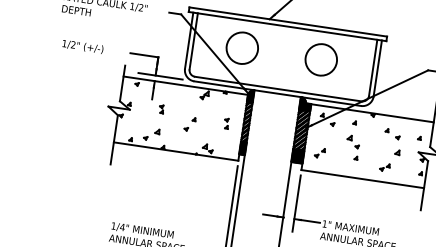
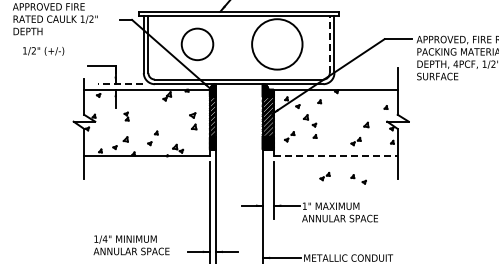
text: (82, 46) -> (43, 51), moved
circle: (321, 60) -> (277, 44), size x1.6
line: (372, 67) -> (329, 44), solid -> dashed
line: (160, 76) -> (120, 84), solid -> dashed
part: (226, 123) -> (192, 121), size x1.6
part: (189, 124) -> (152, 138), moved
part: (392, 134) -> (358, 179), moved
part: (353, 147) -> (310, 126), moved
line: (362, 179) -> (335, 156), solid -> dashed
part: (348, 197) -> (324, 176), added

